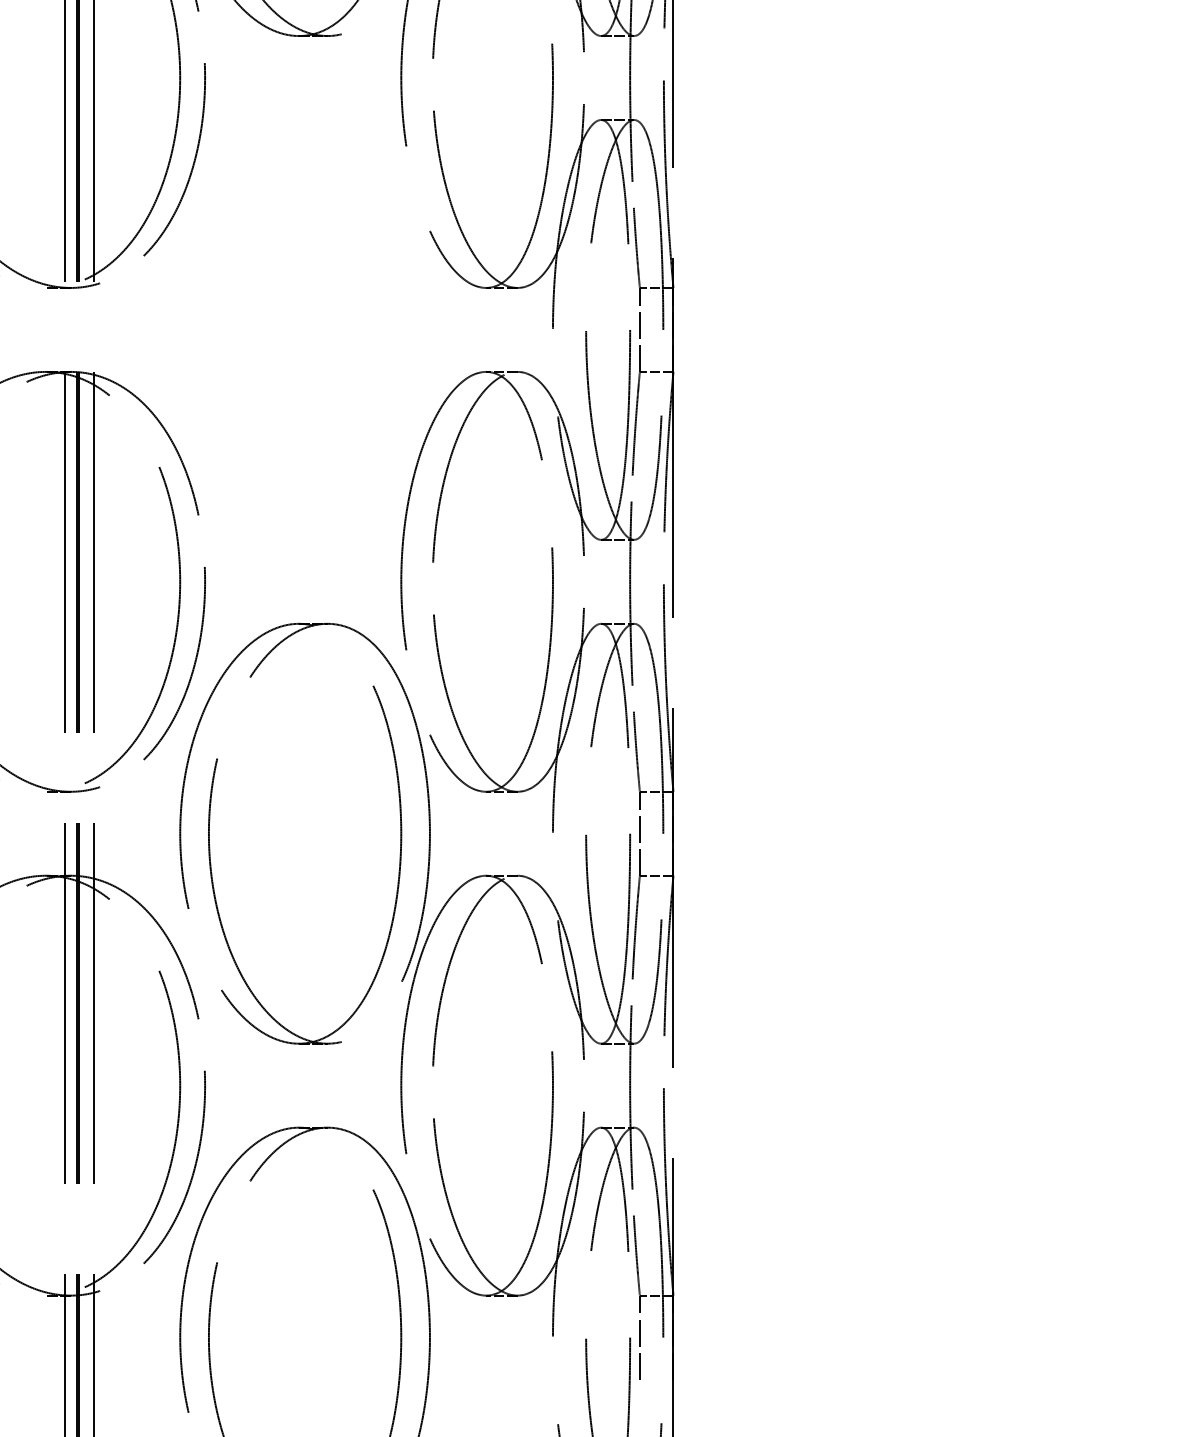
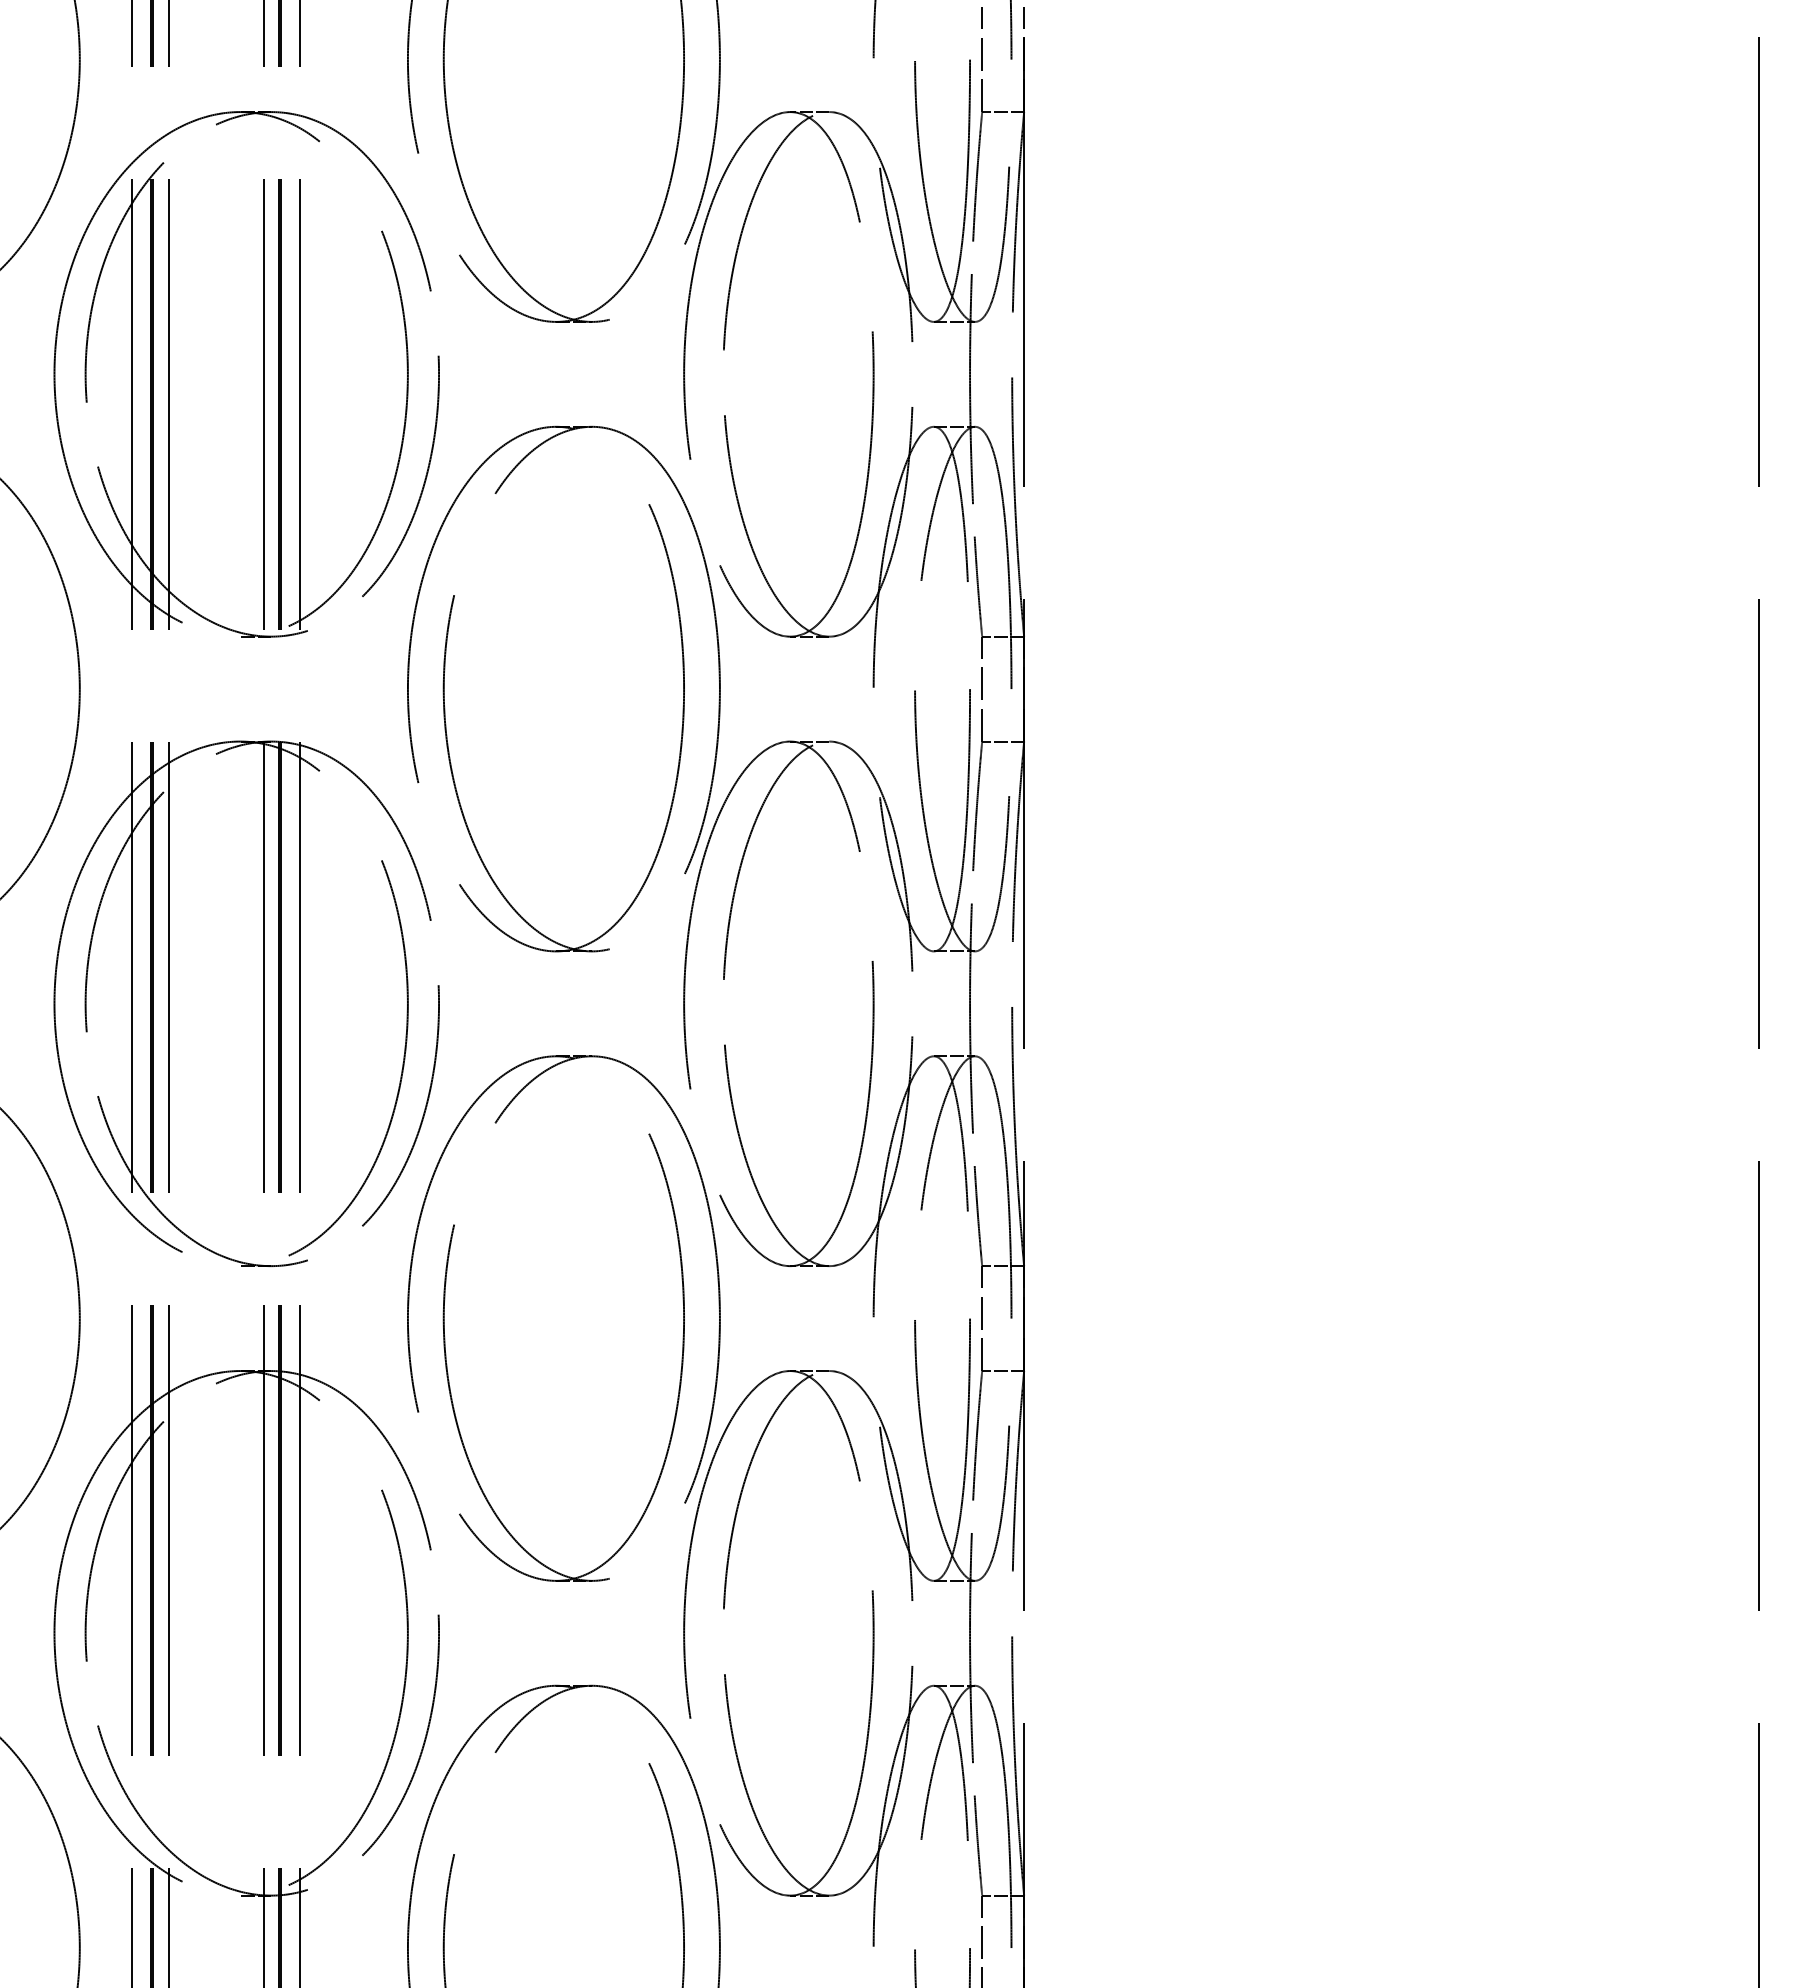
part: (209, 329) -> (444, 688), added

